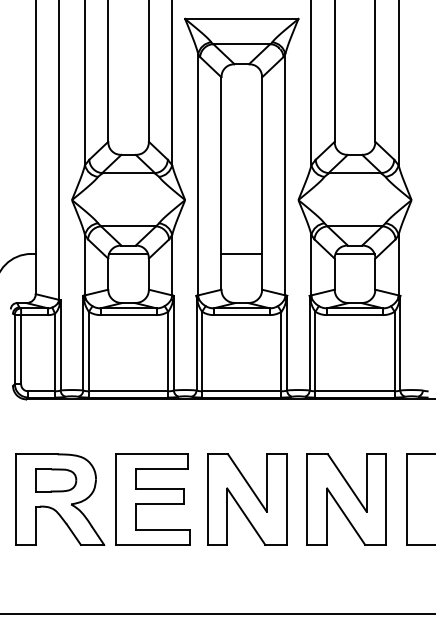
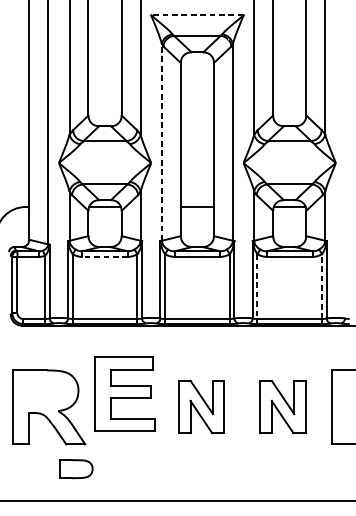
line: (241, 19) -> (197, 15), solid -> dashed
line: (198, 174) -> (162, 142), solid -> dashed
line: (128, 315) -> (105, 257), solid -> dashed
line: (315, 351) -> (257, 286), solid -> dashed
line: (394, 351) -> (321, 286), solid -> dashed
part: (56, 480) -> (76, 469), moved
part: (152, 499) -> (124, 394), moved
part: (247, 499) -> (202, 407), size x0.7
part: (346, 499) -> (282, 407), size x0.7

